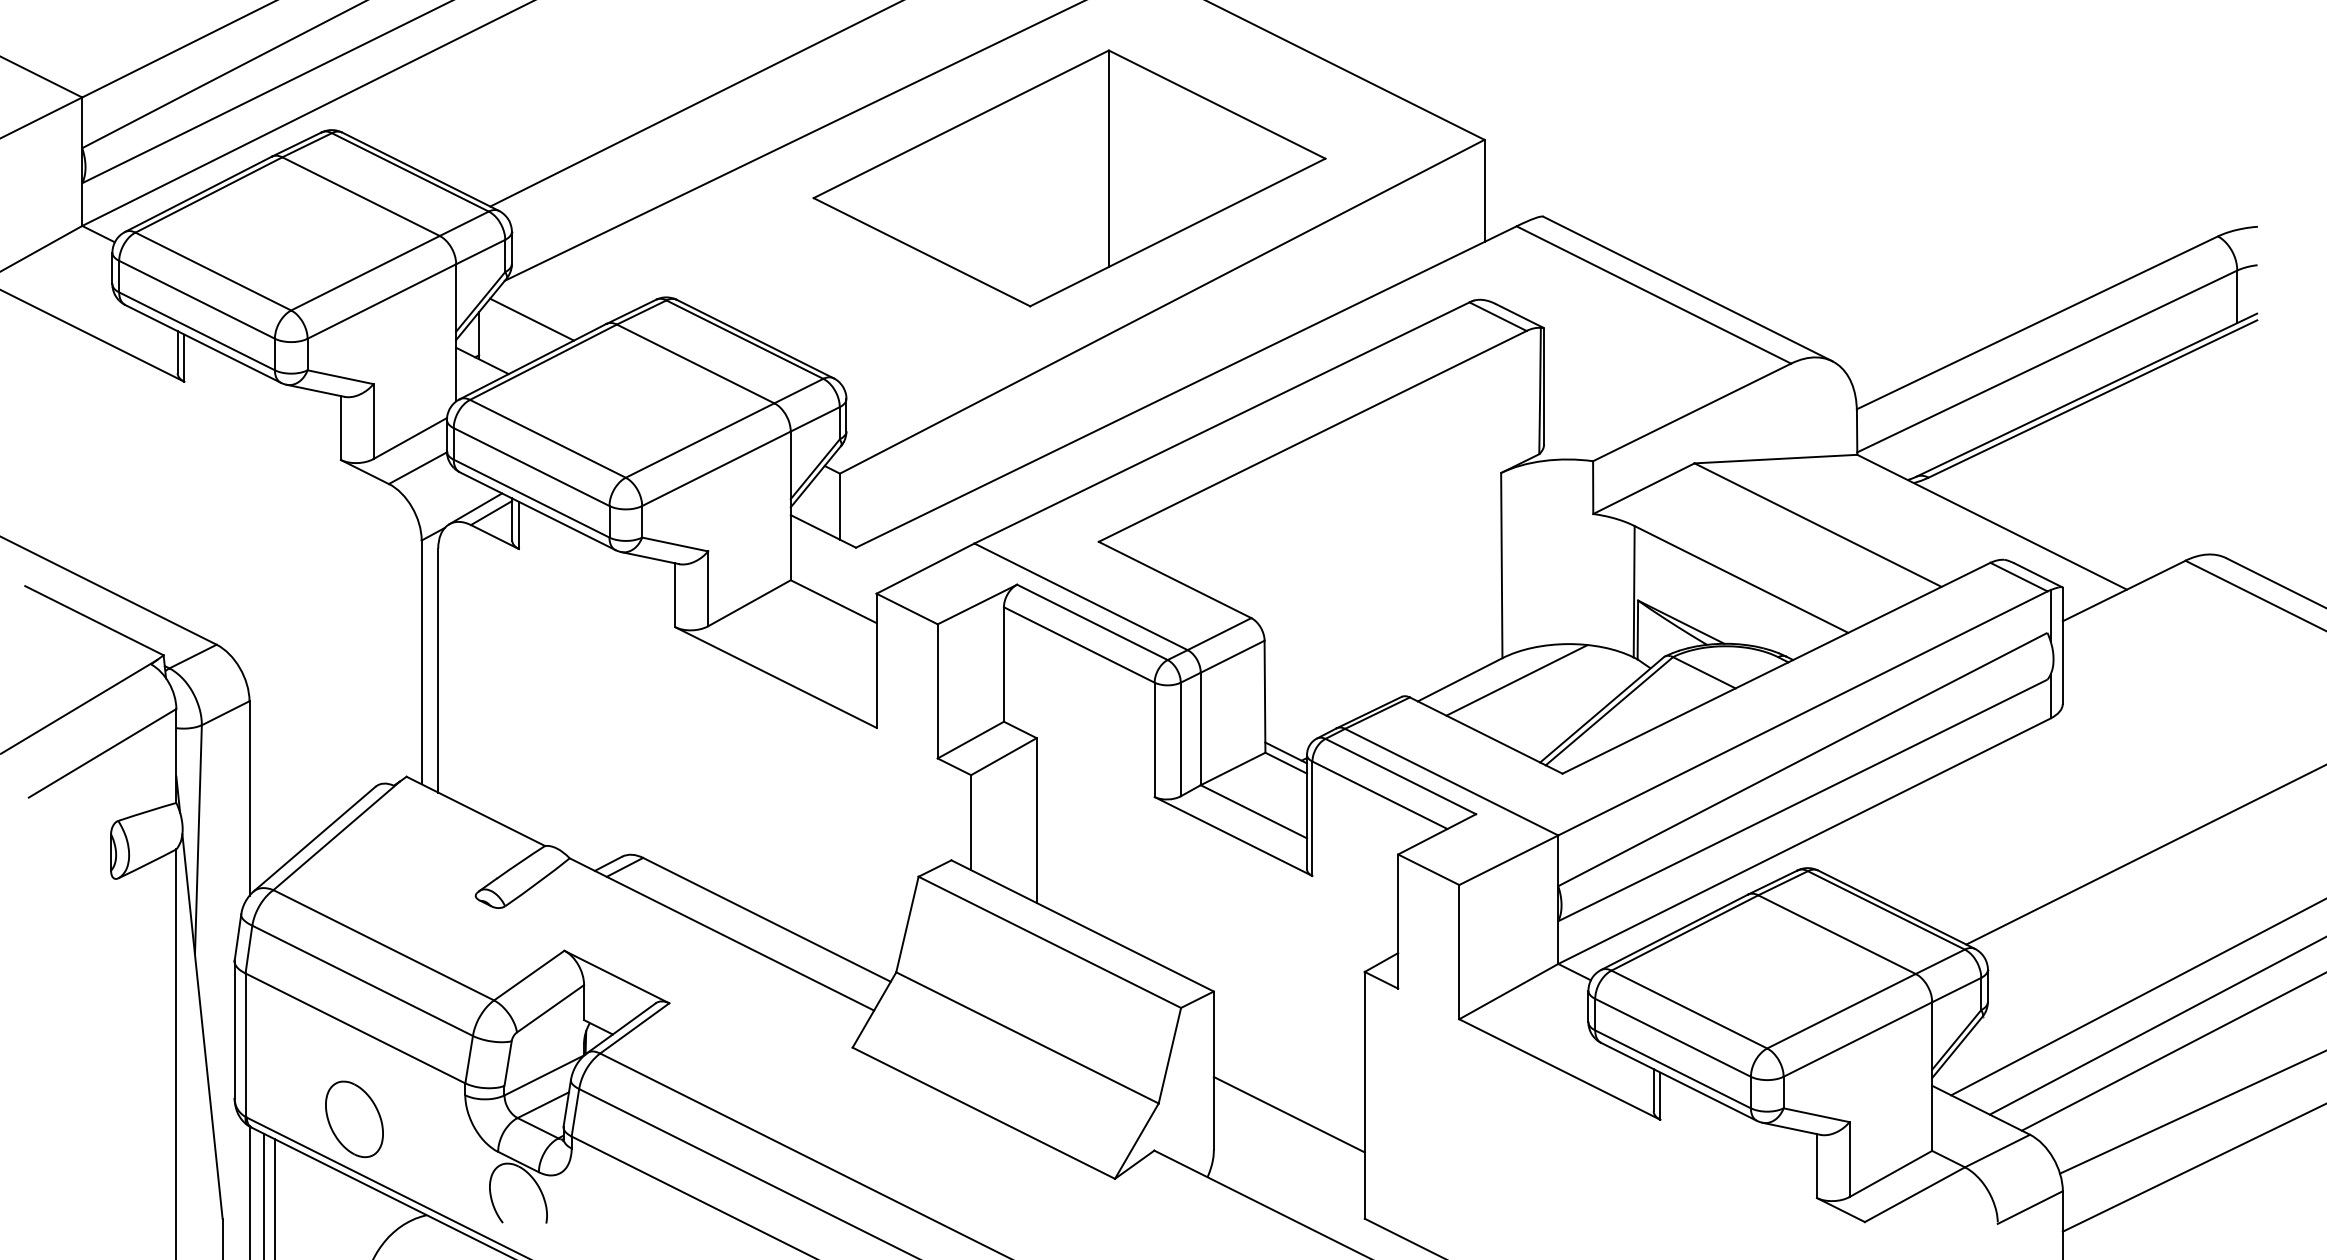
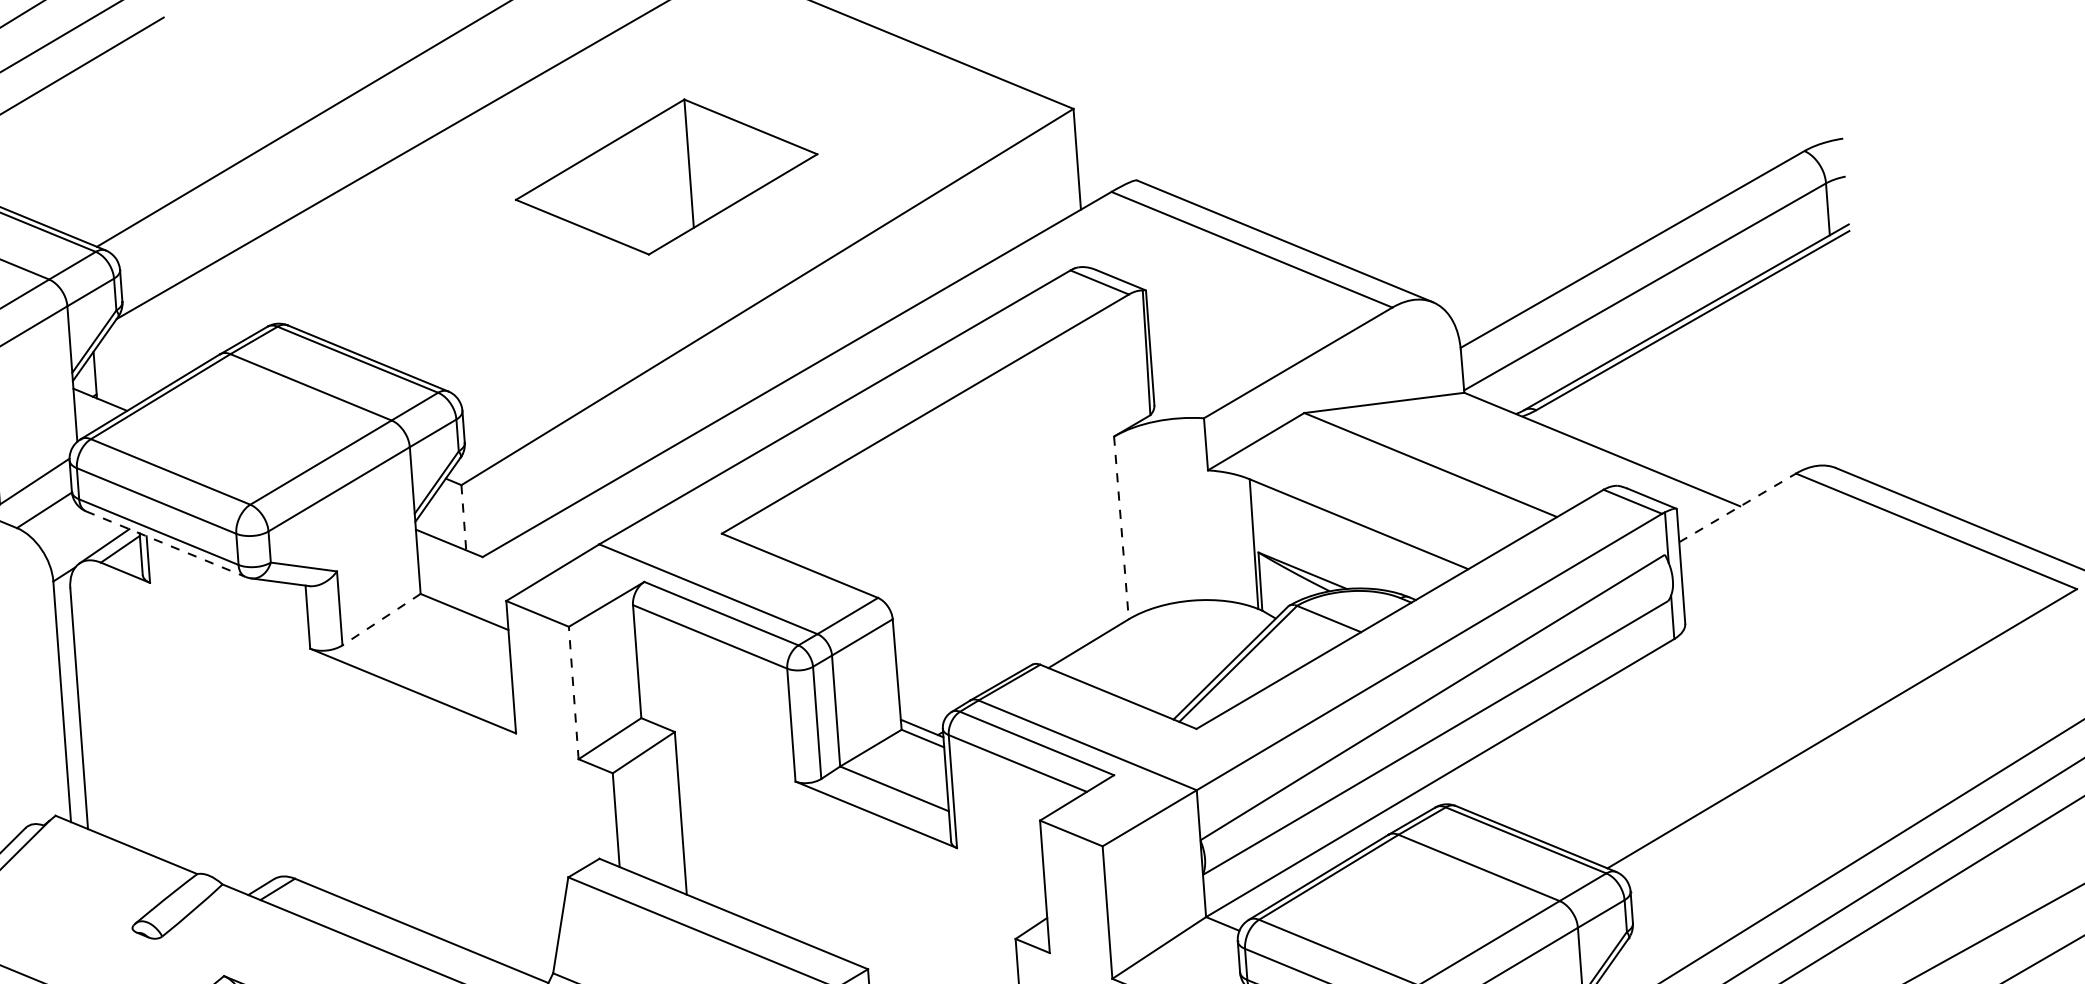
part: (1069, 178) -> (666, 177), size x0.6
line: (531, 319) -> (145, 355), removed
line: (839, 507) -> (463, 518), solid -> dashed
line: (538, 511) -> (166, 544), solid -> dashed
line: (1501, 565) -> (1121, 527), solid -> dashed
line: (2124, 590) -> (1737, 507), solid -> dashed
line: (749, 603) -> (381, 619), solid -> dashed
line: (1516, 680) -> (1144, 640), removed
line: (937, 690) -> (573, 692), solid -> dashed

